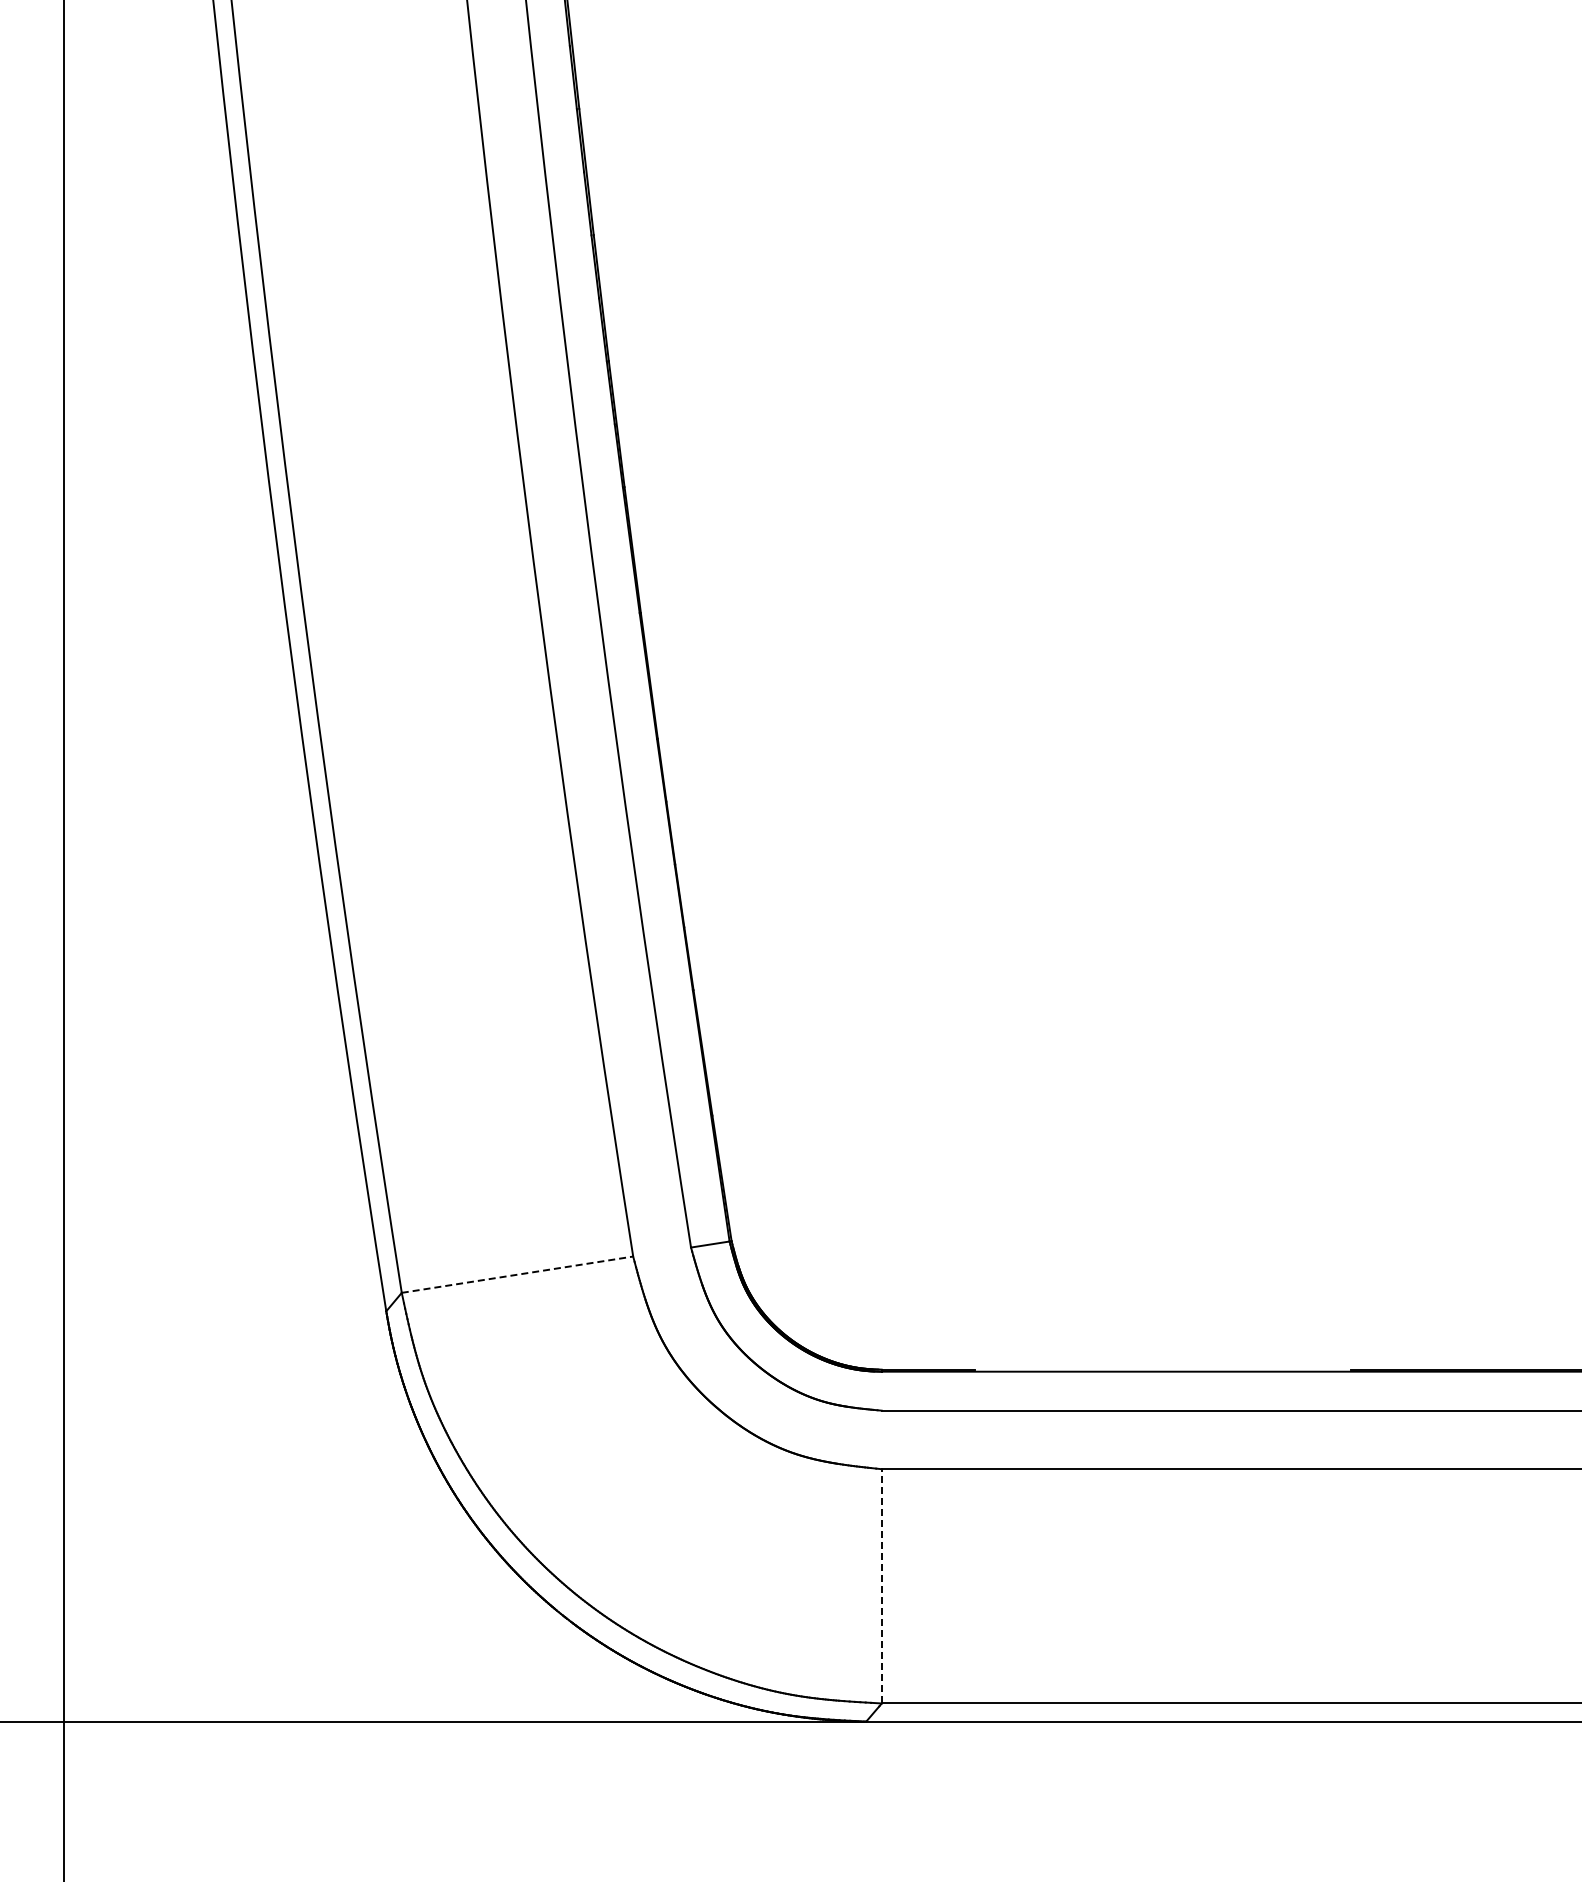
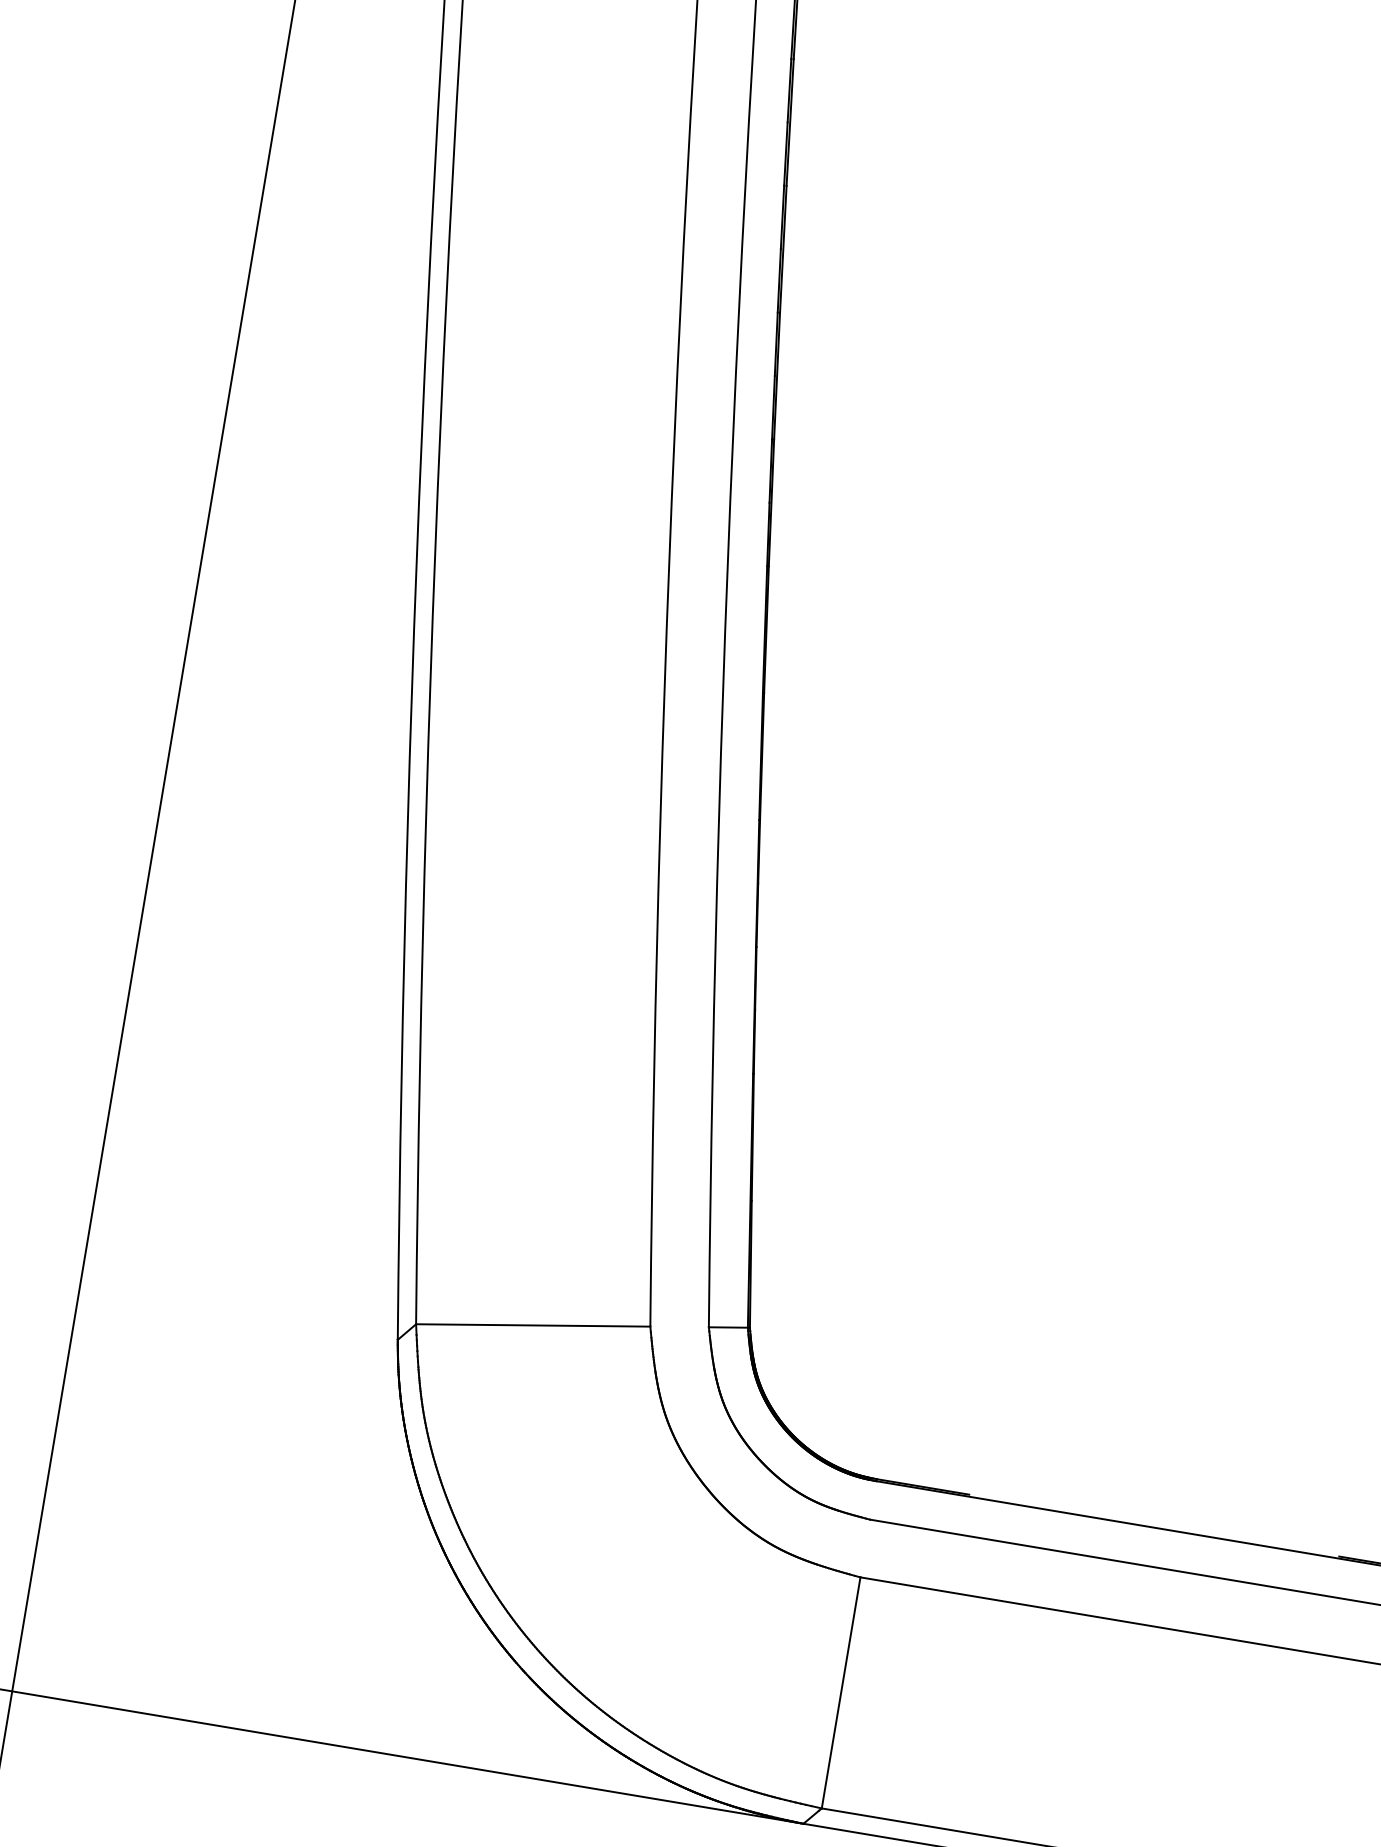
line: (517, 1274) -> (533, 1325), dashed -> solid
line: (881, 1585) -> (840, 1692), dashed -> solid

